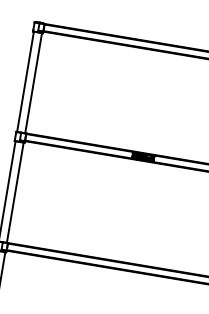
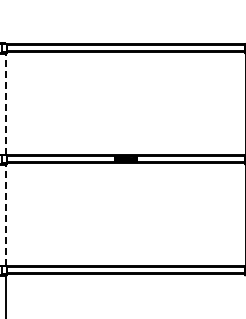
line: (33, 83) -> (5, 104), solid -> dashed
line: (15, 192) -> (5, 215), solid -> dashed

